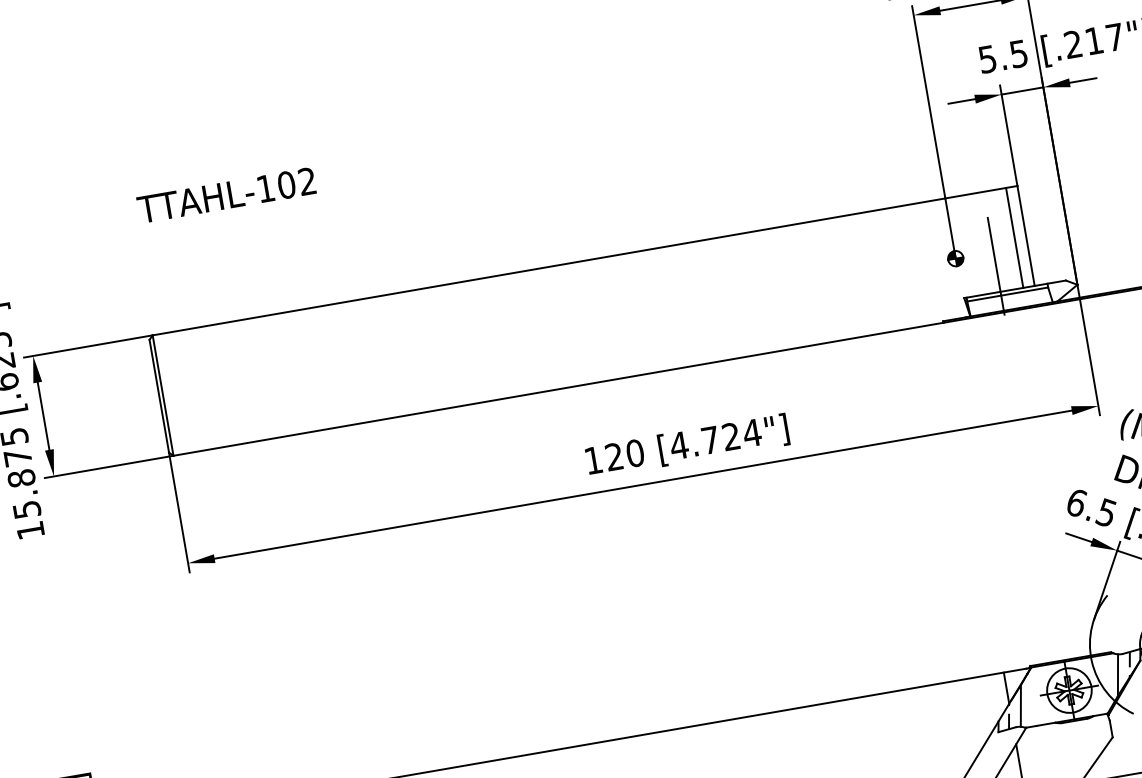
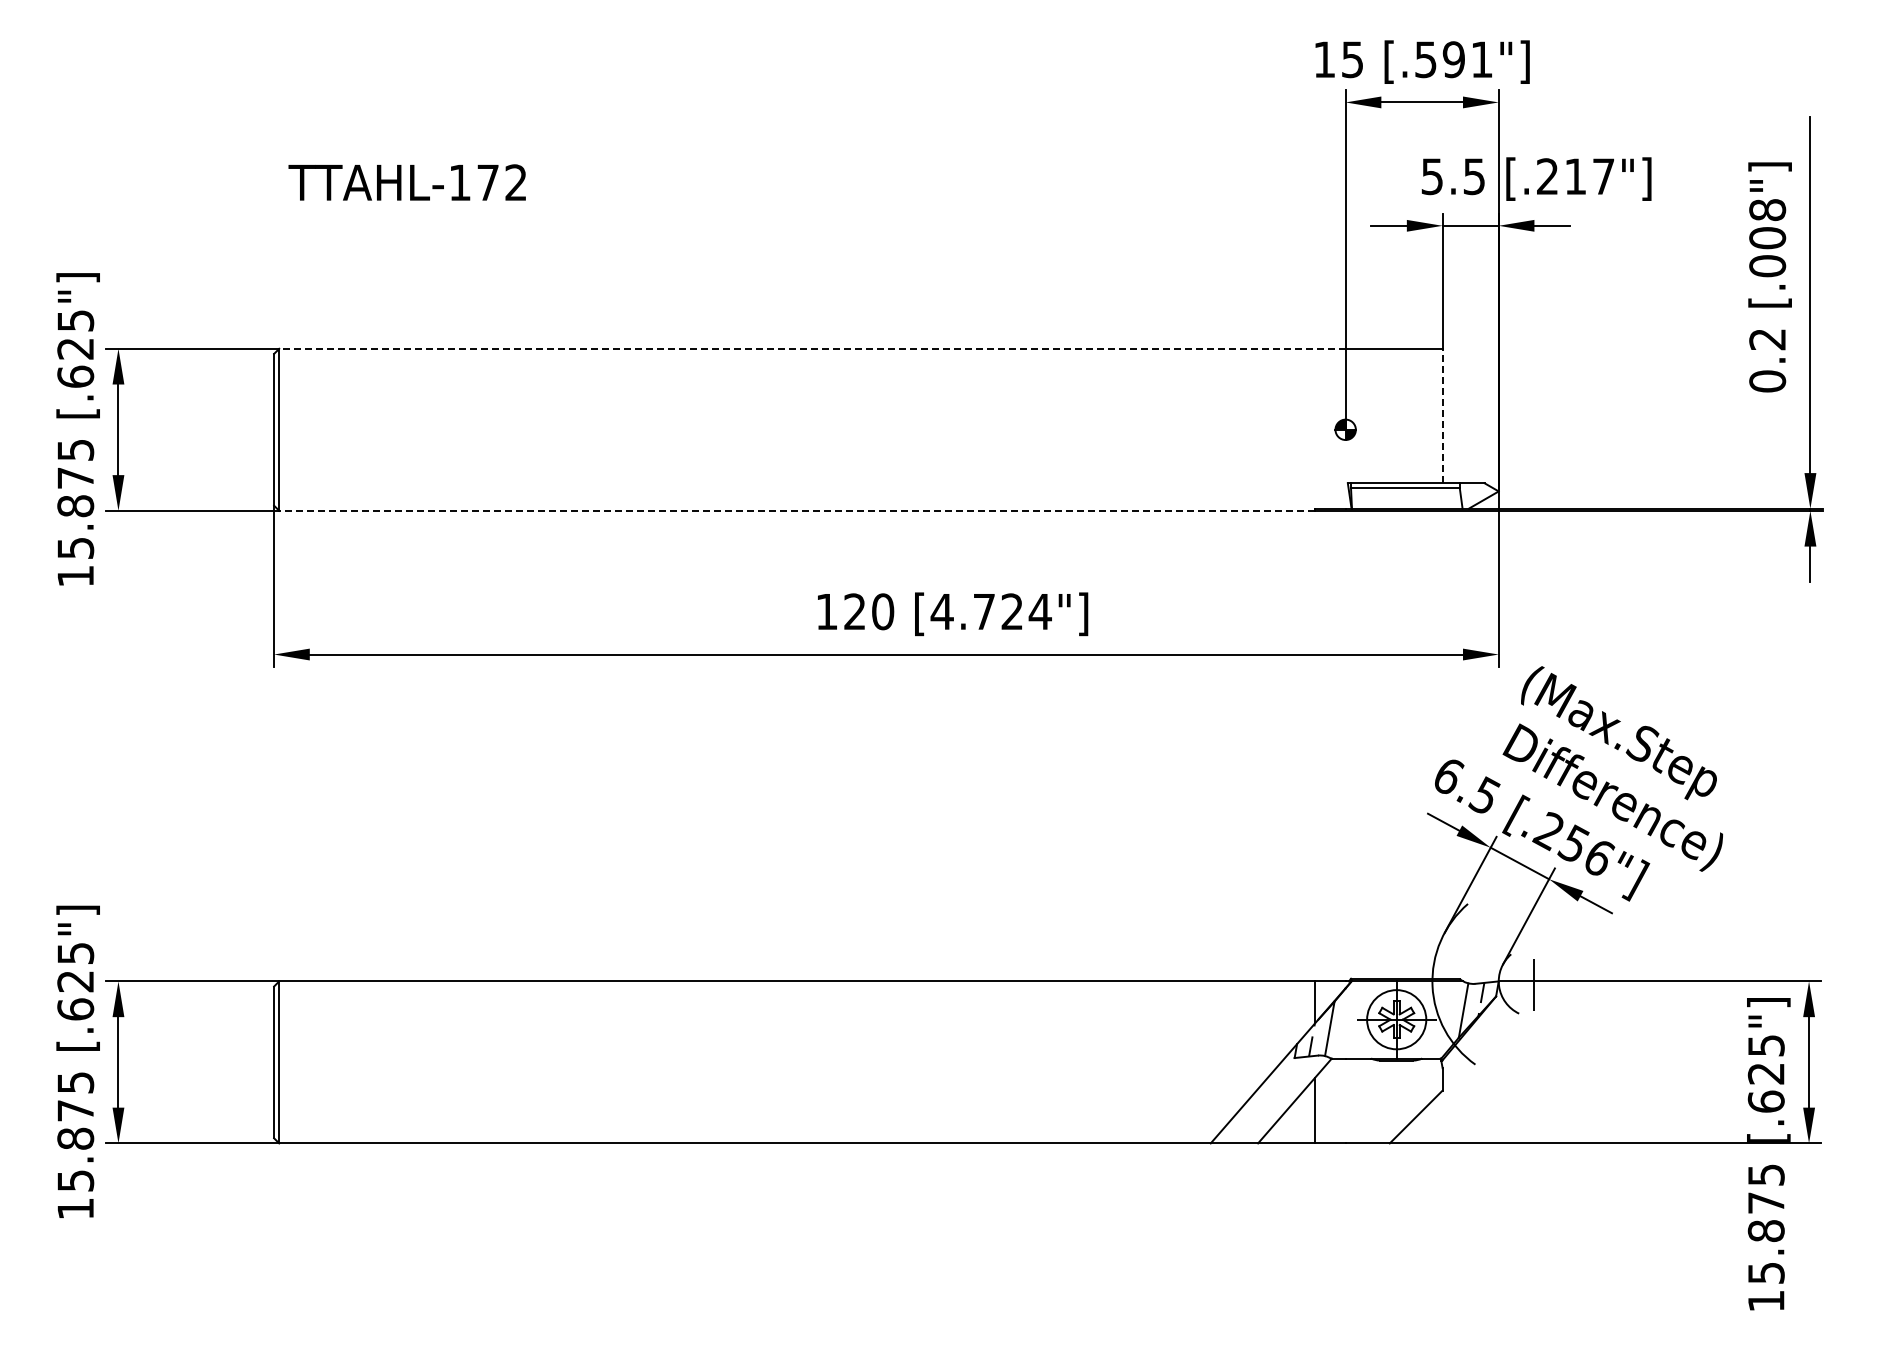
text: (286, 184) -> (488, 182), TTAHL-102 -> TTAHL-172
line: (1025, 235) -> (1442, 415), solid -> dashed
line: (1014, 237) -> (1427, 415), removed
line: (548, 266) -> (811, 348), solid -> dashed
line: (995, 266) -> (1396, 448), removed
line: (558, 389) -> (797, 510), solid -> dashed

